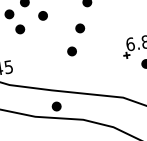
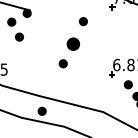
part: (42, 15) -> (41, 27), removed
part: (79, 27) -> (73, 43), size x1.6

